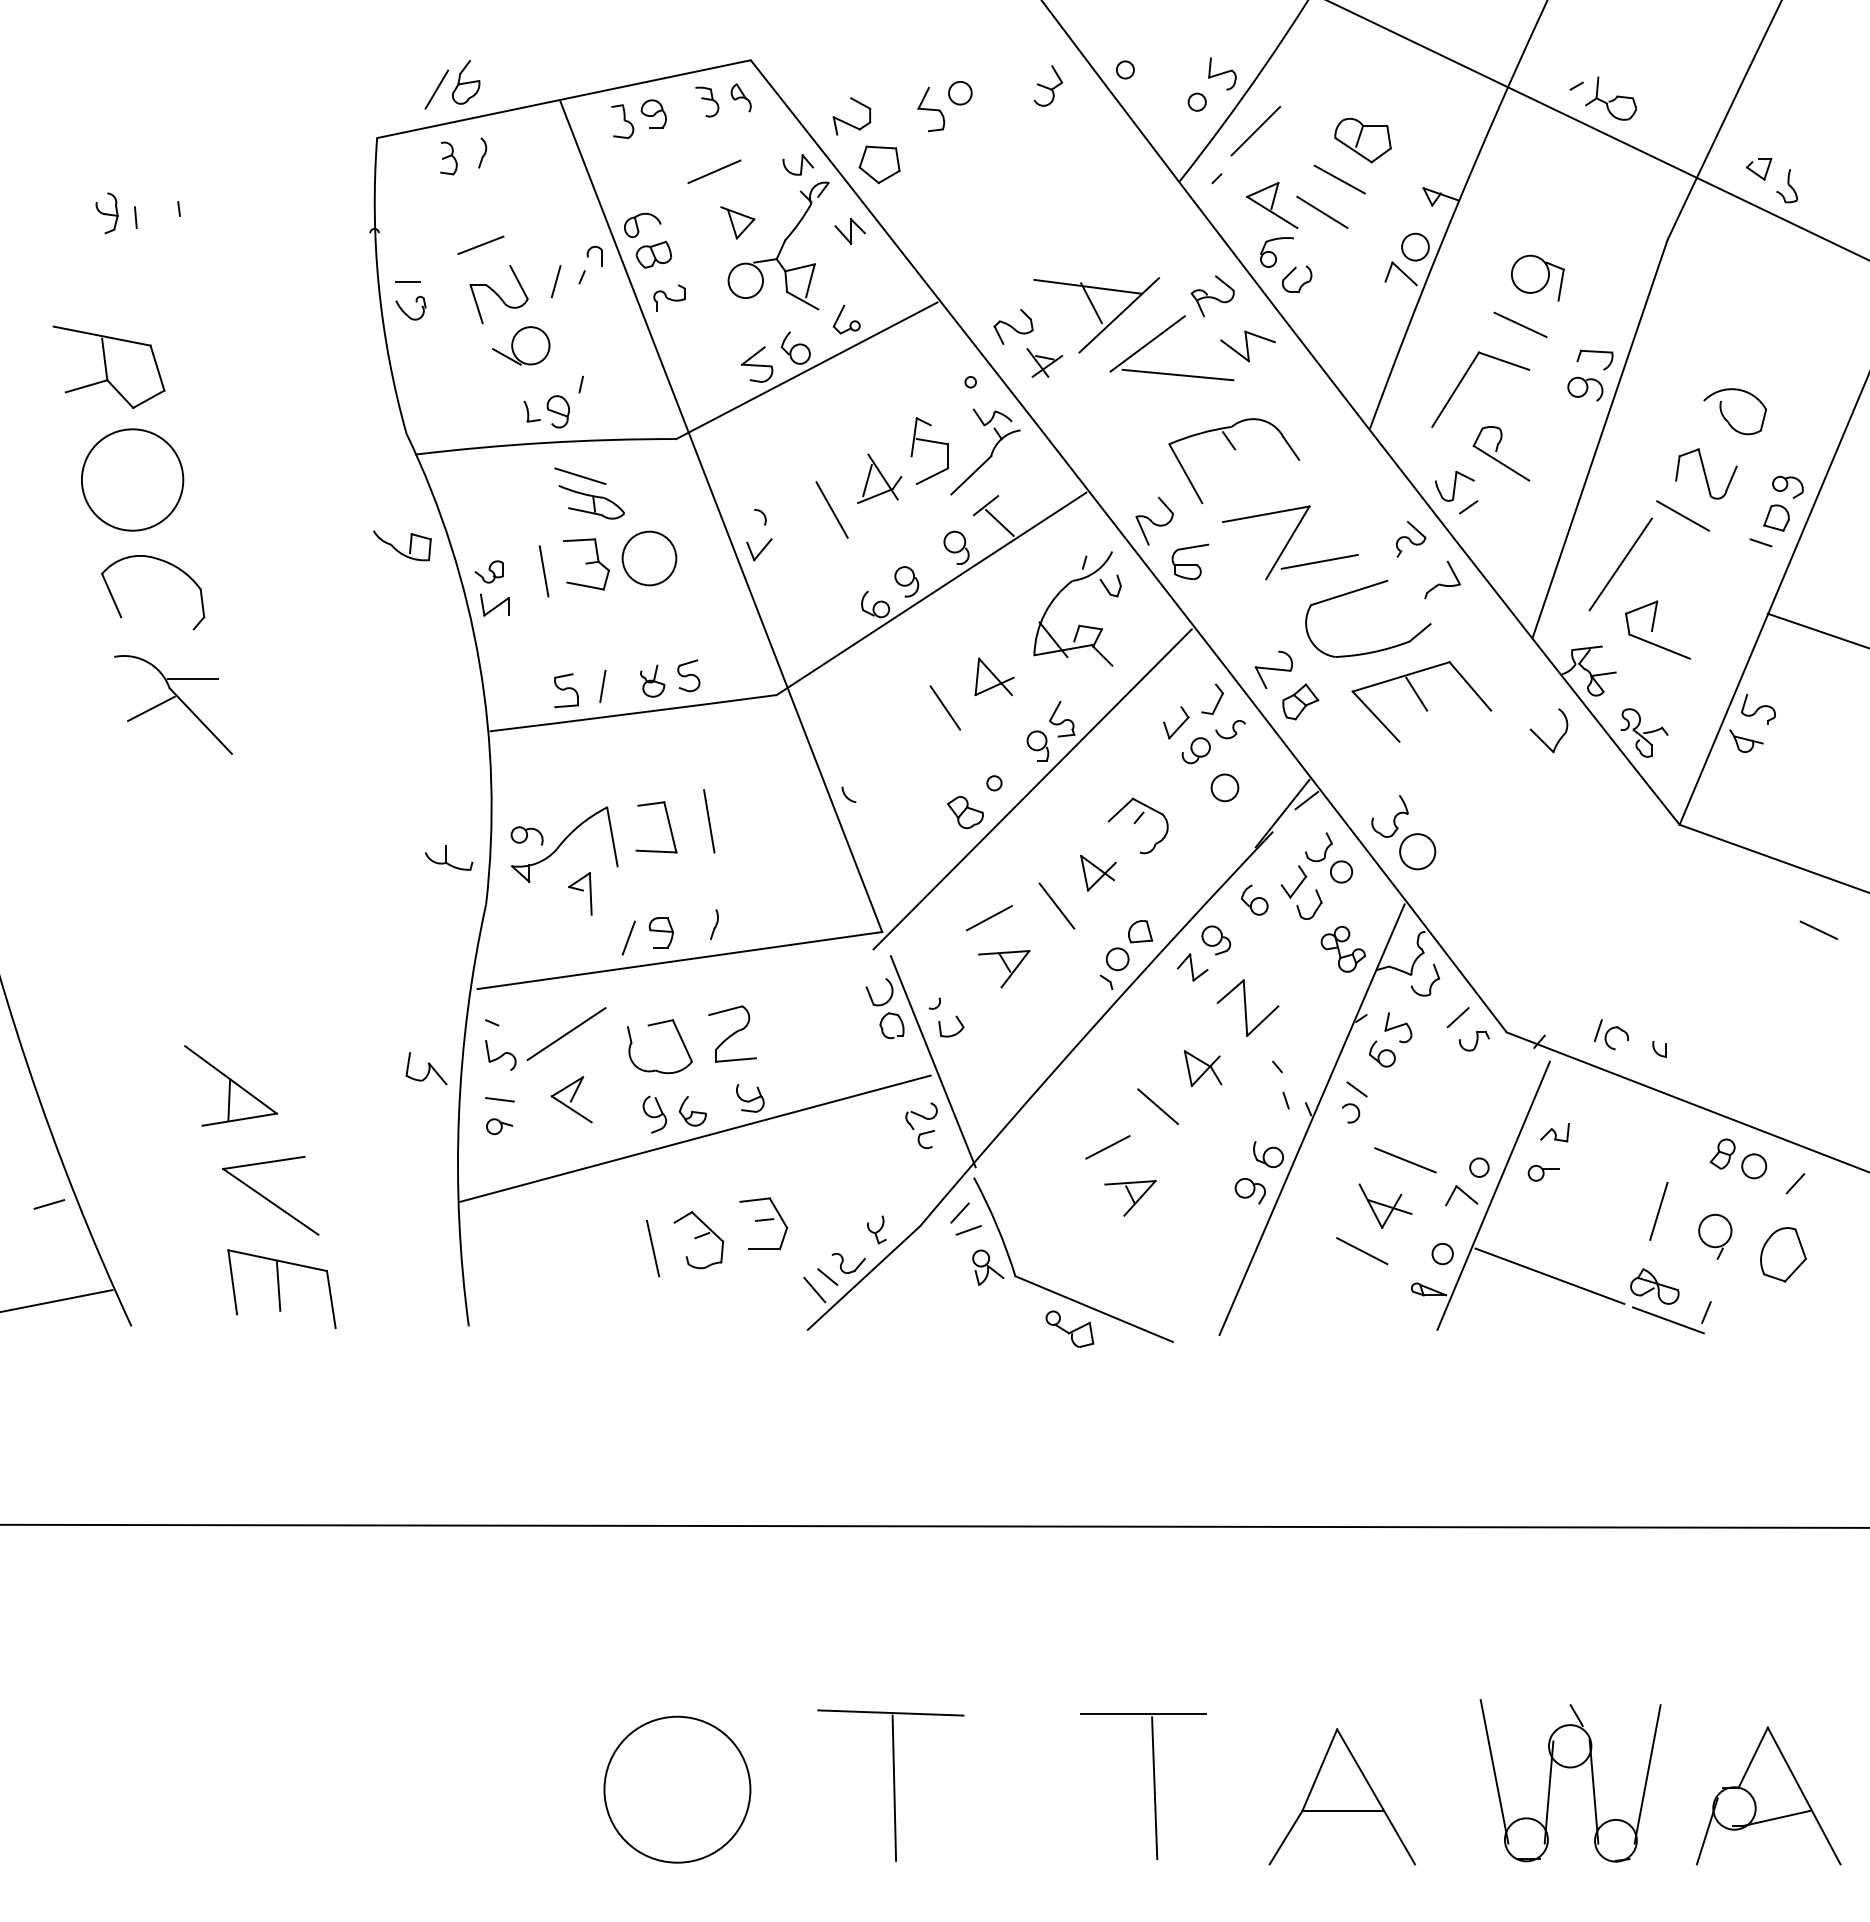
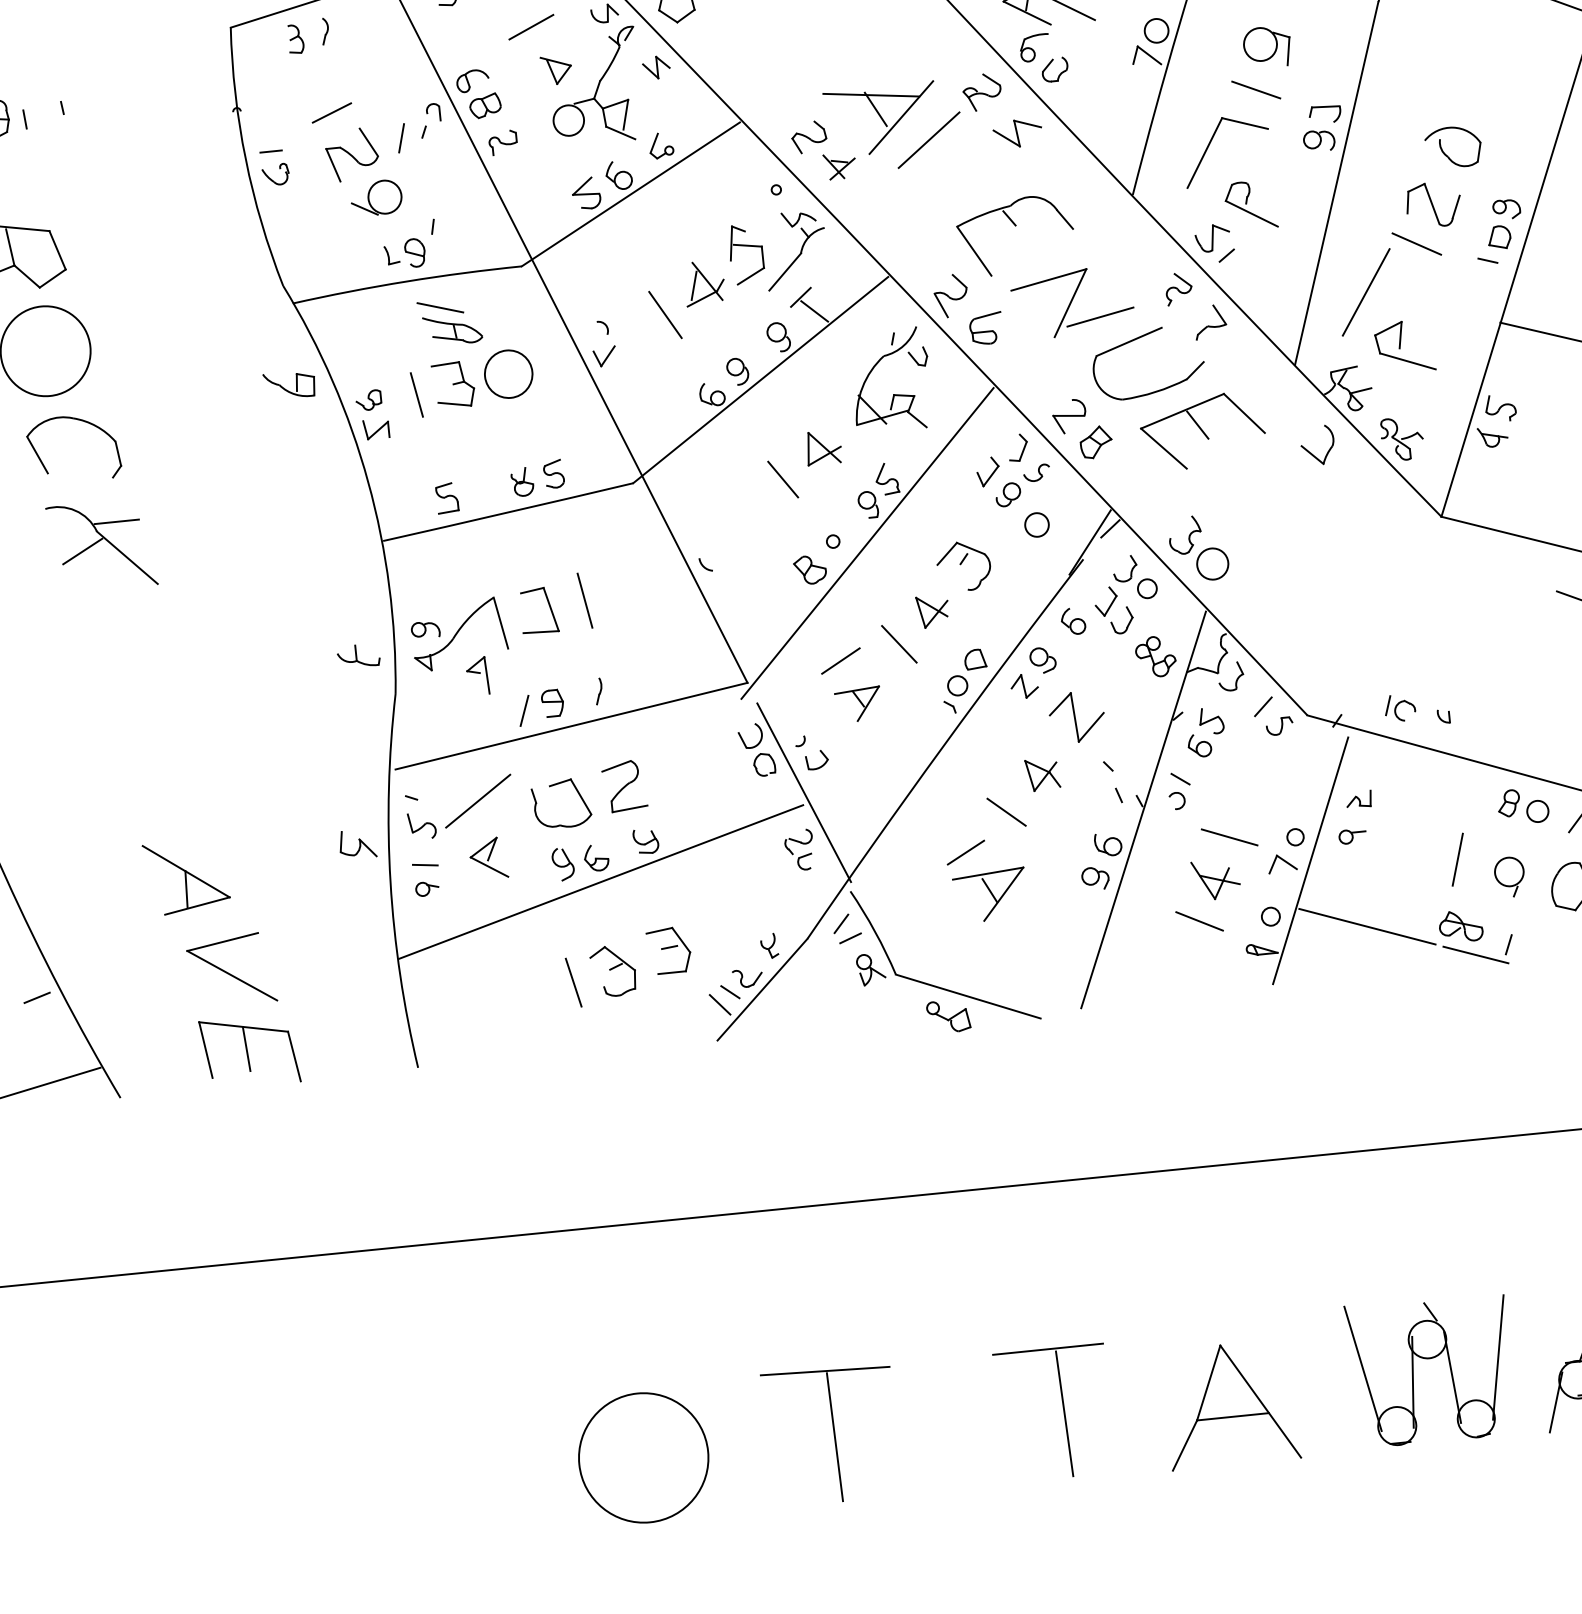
line: (1177, 374) -> (958, 164), removed
line: (602, 685) -> (478, 490), removed
part: (1130, 1198) -> (990, 895), size x1.6

